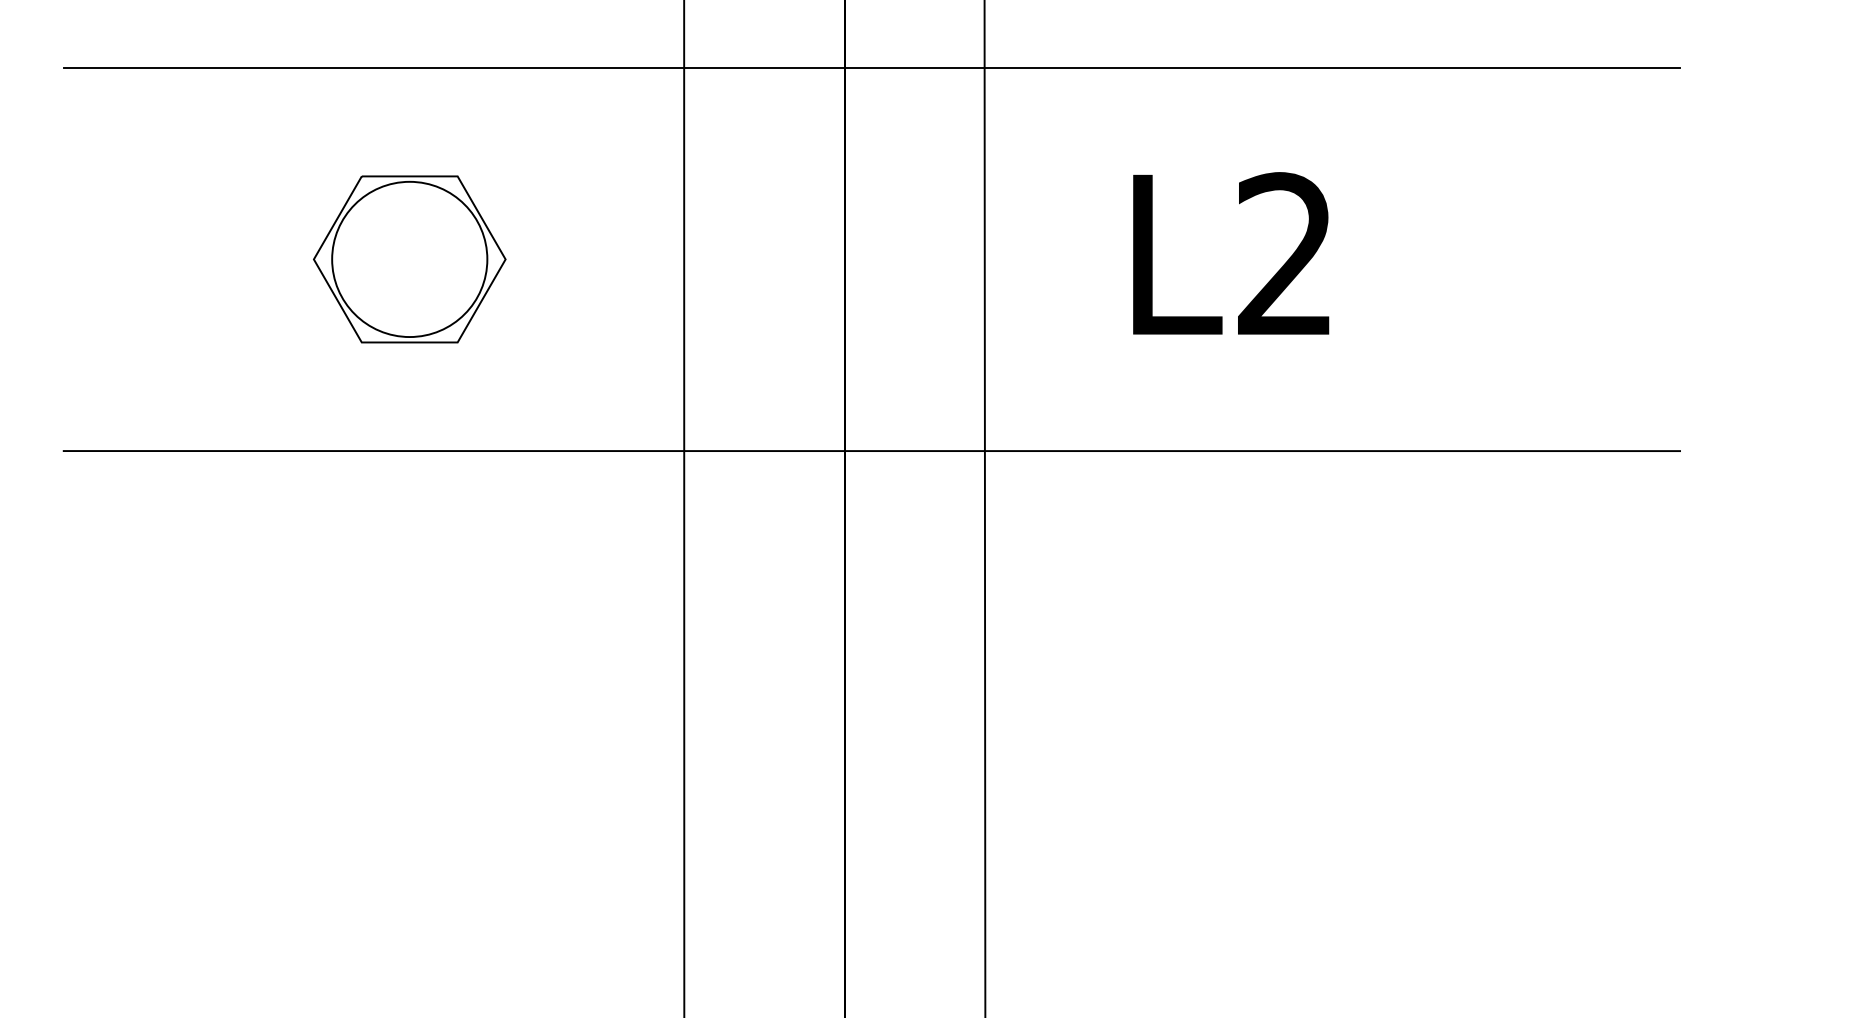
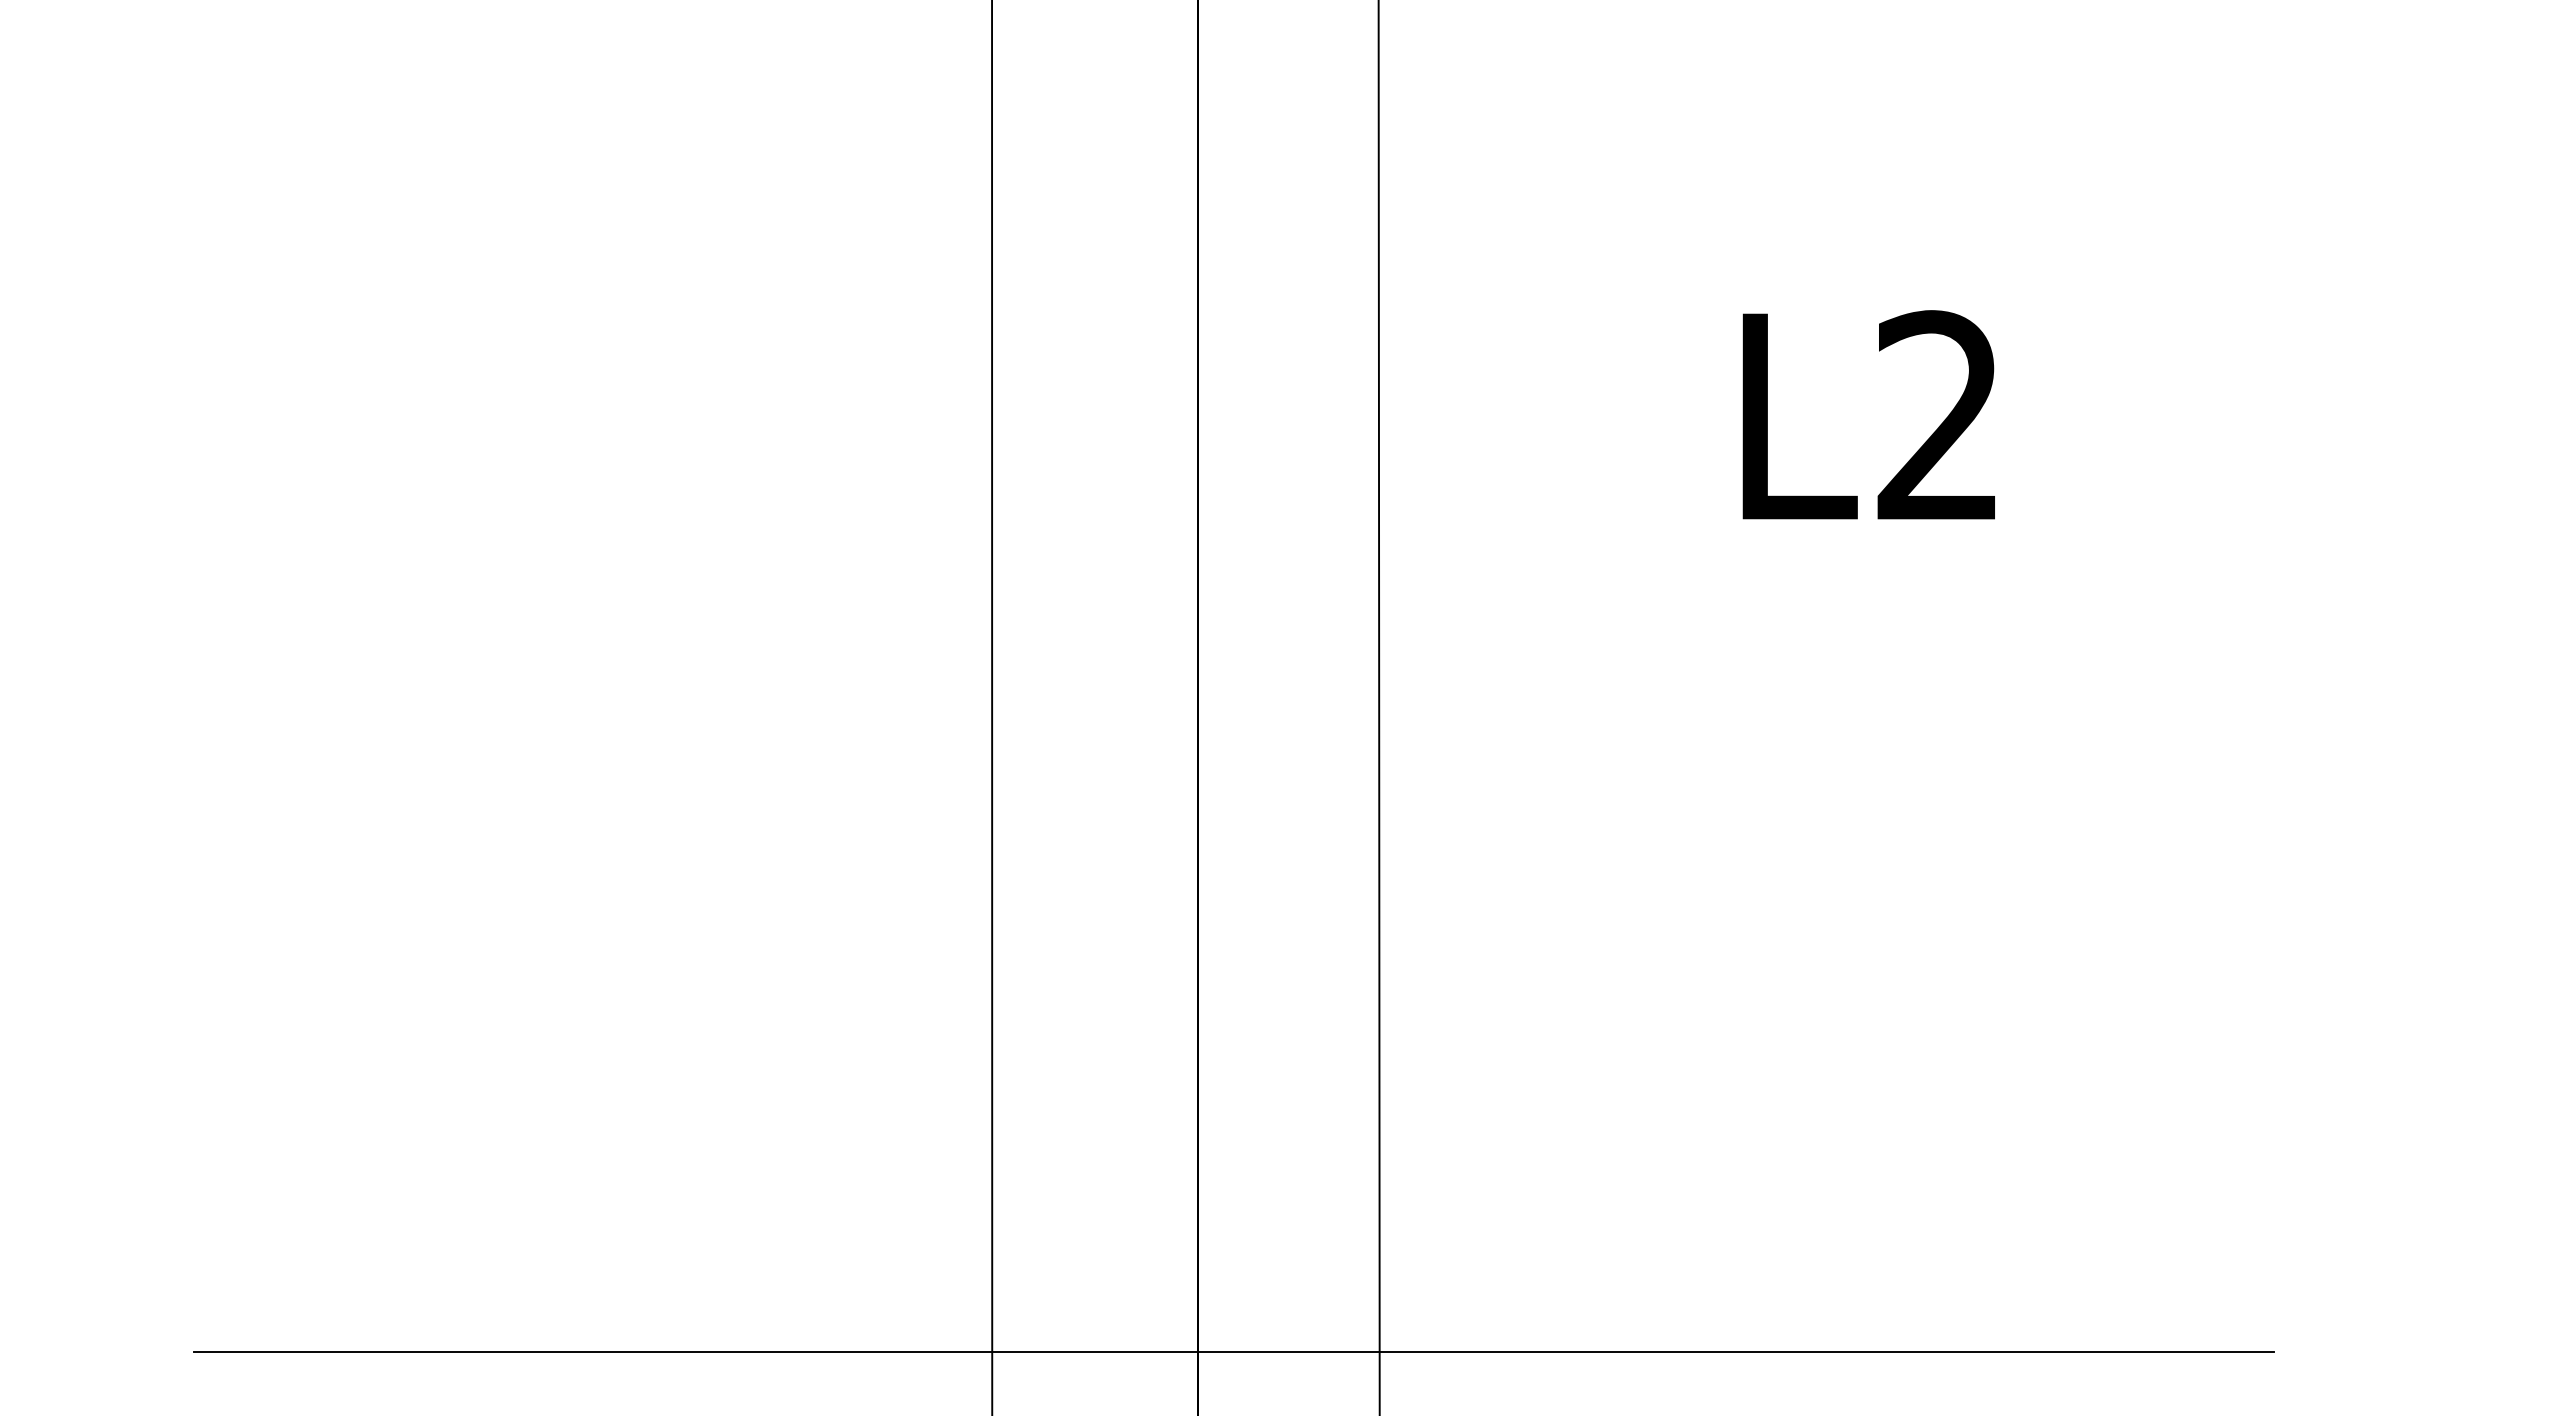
line: (871, 68) -> (1233, 52), removed
text: (1230, 253) -> (1868, 414), moved
part: (409, 259) -> (638, 298), removed
line: (871, 451) -> (1233, 545), removed

